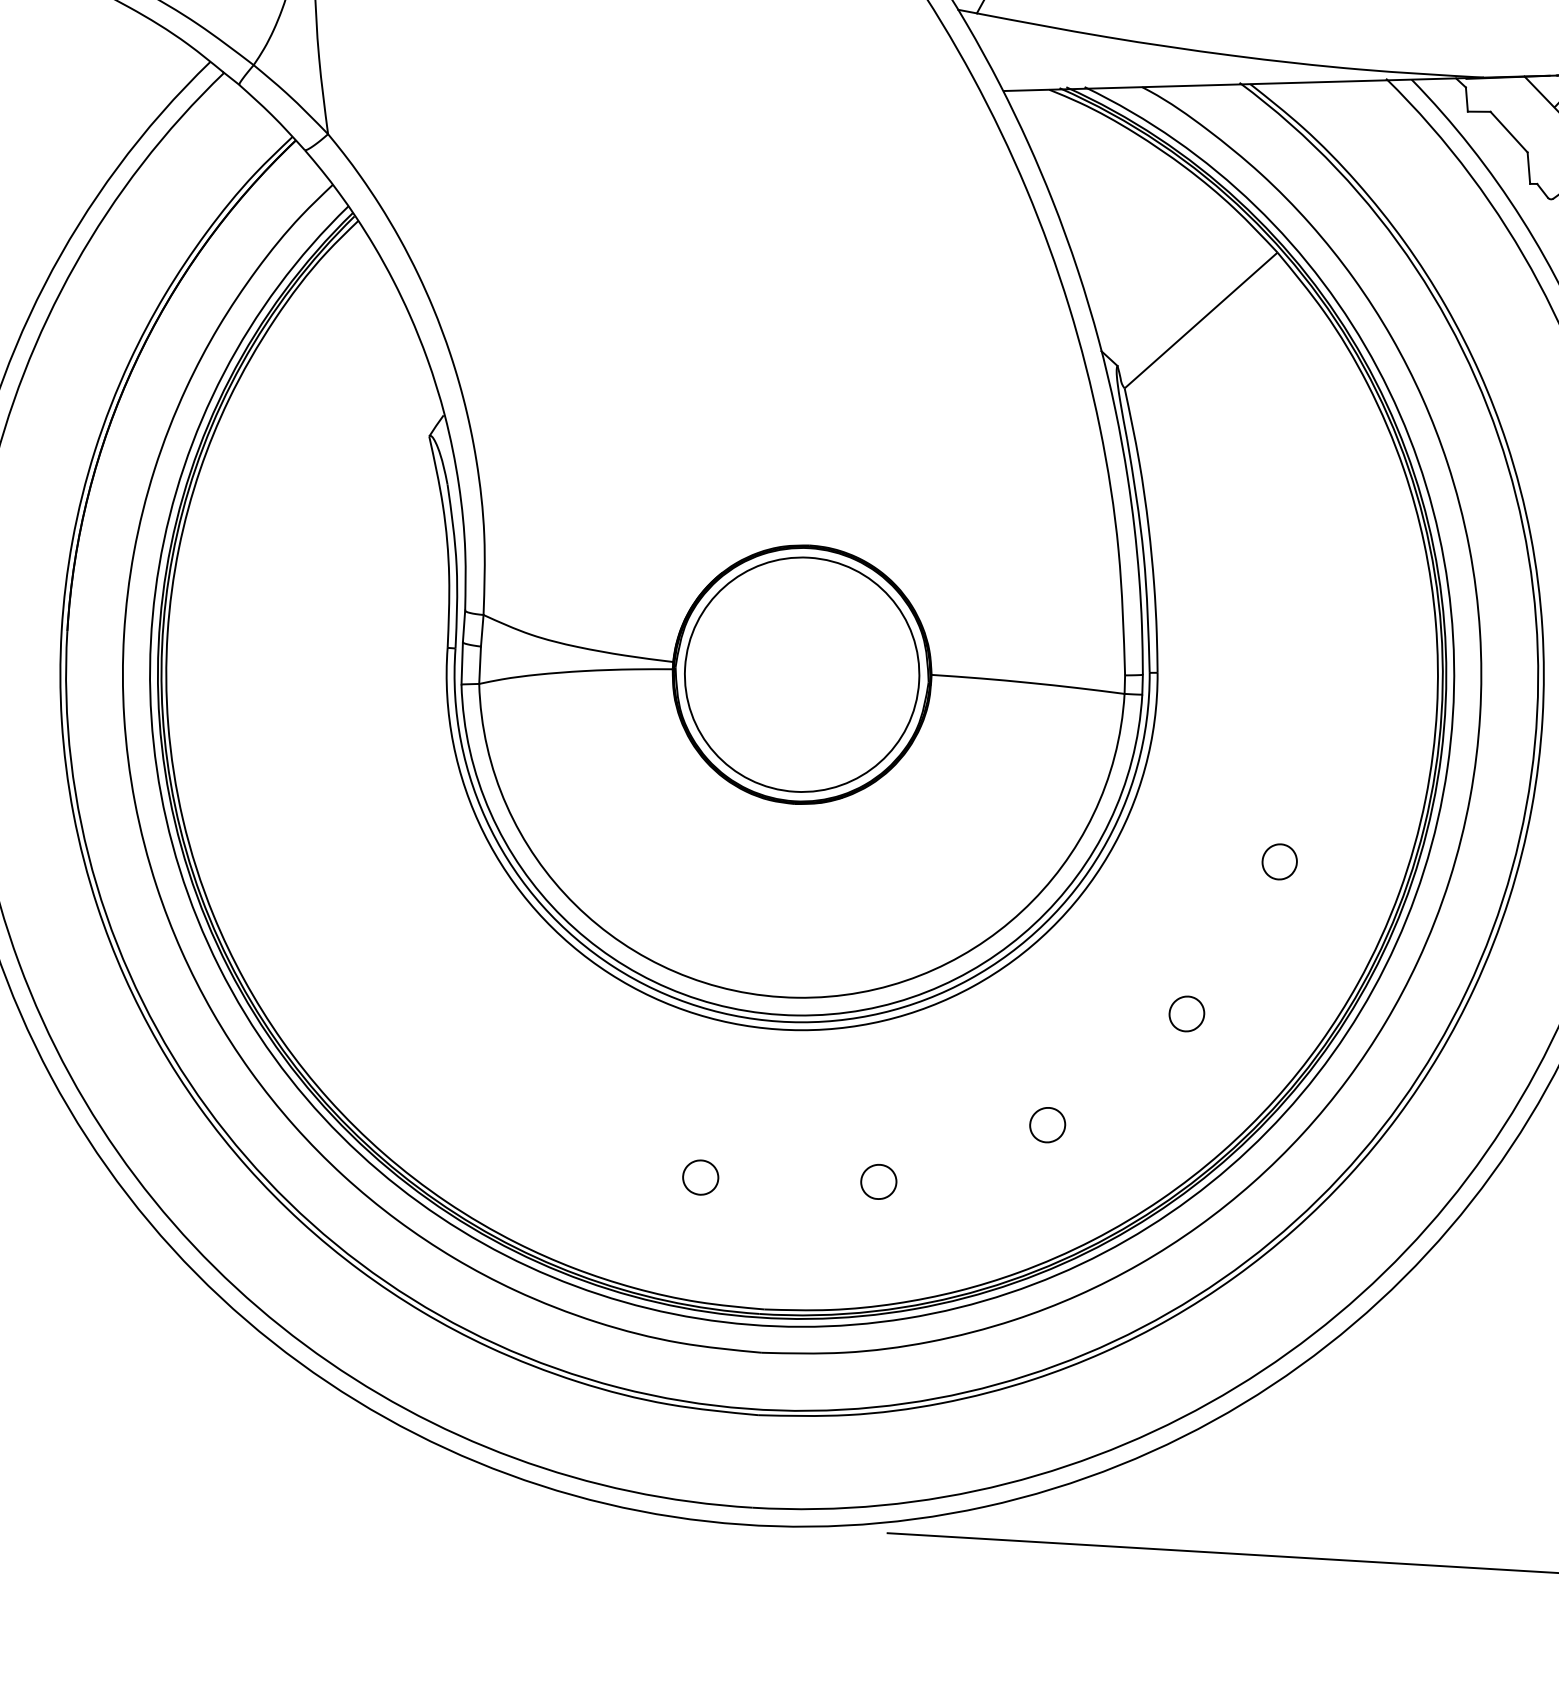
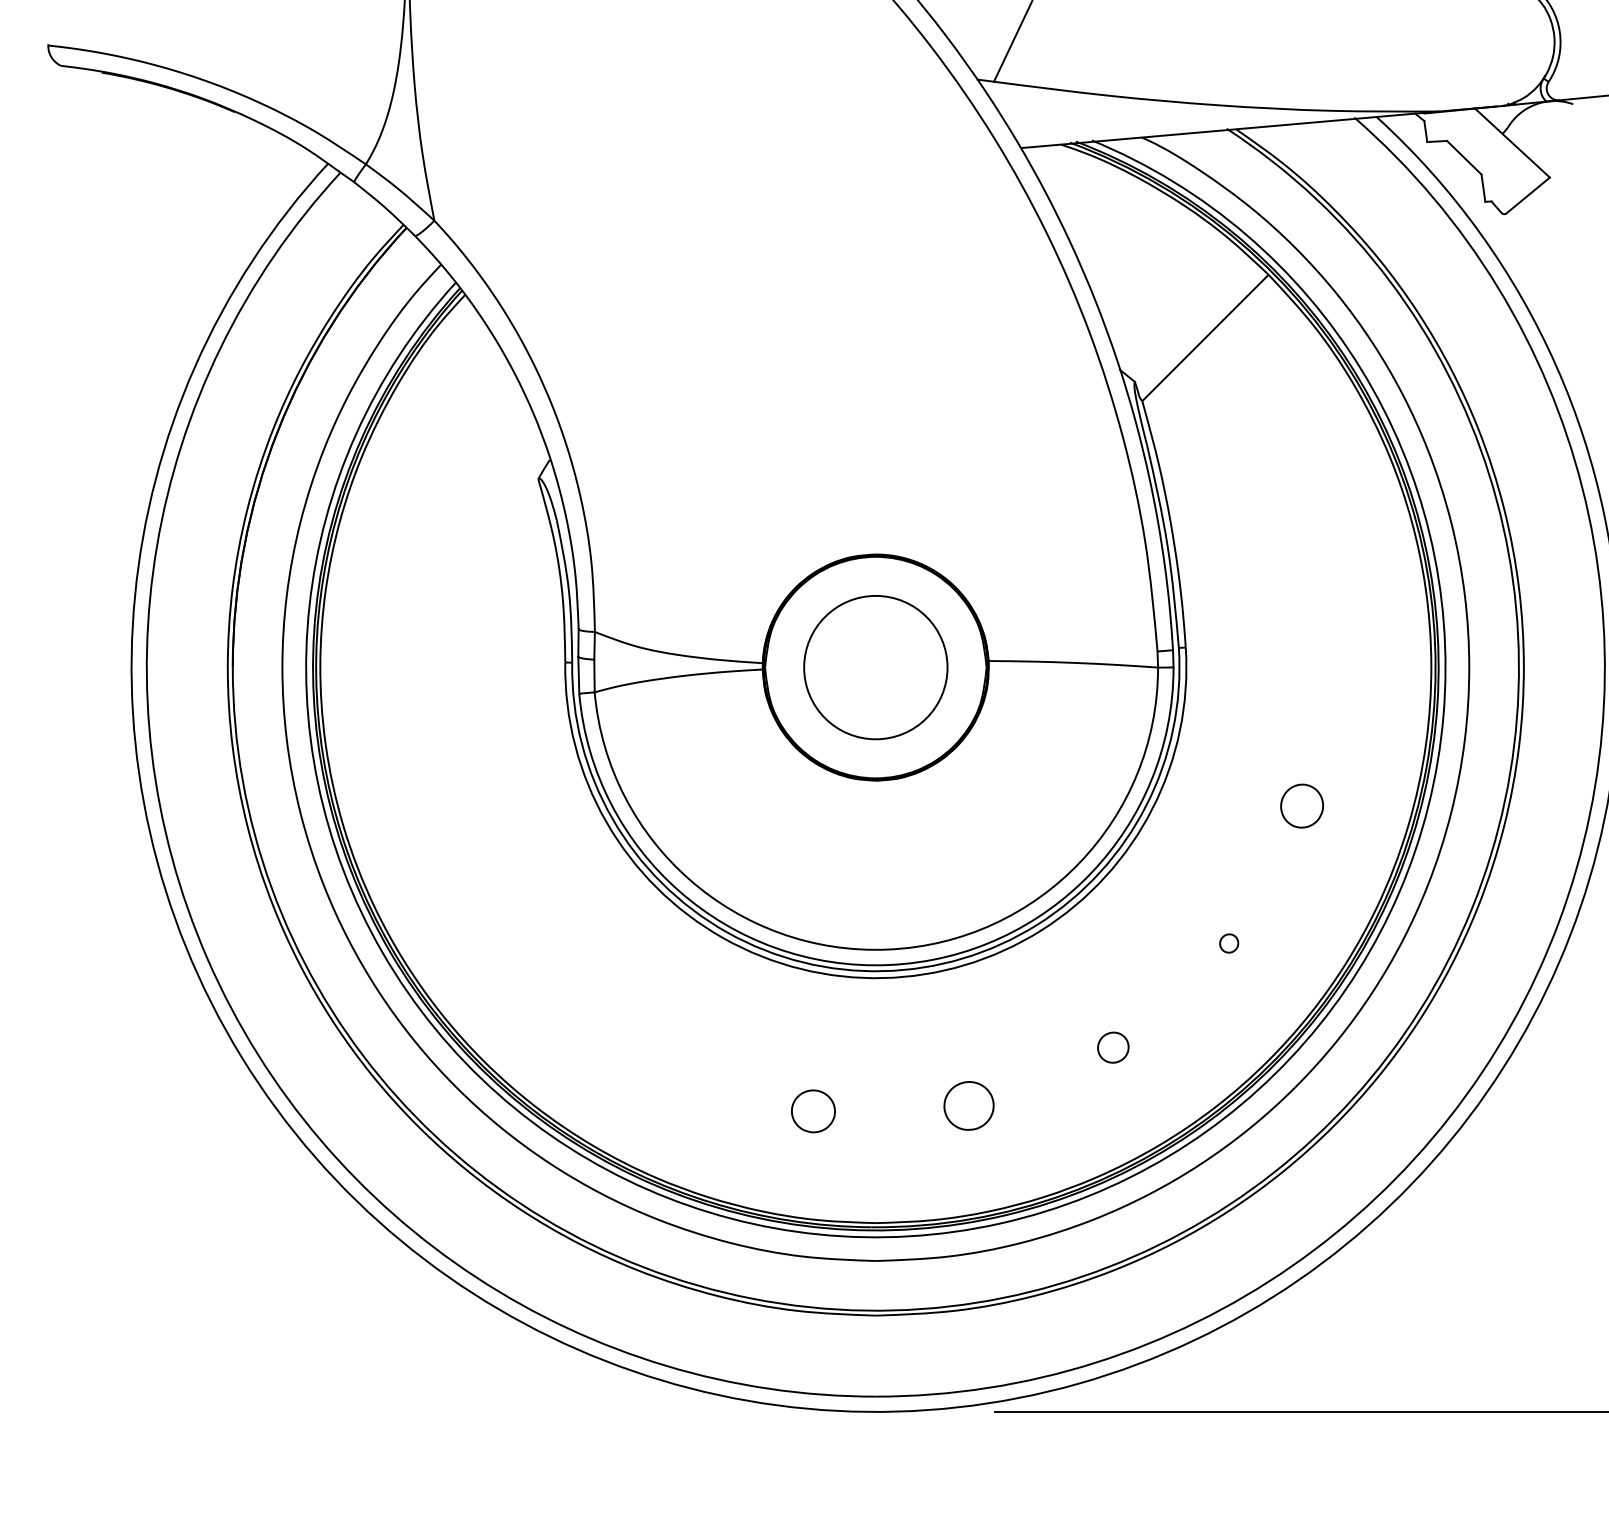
circle: (801, 674) -> (875, 667), size x0.7
part: (1279, 861) -> (1301, 805), size x1.4
part: (1187, 1013) -> (1229, 943), size x0.6
part: (700, 1177) -> (813, 1111), size x1.4
part: (878, 1181) -> (968, 1105), size x1.6

